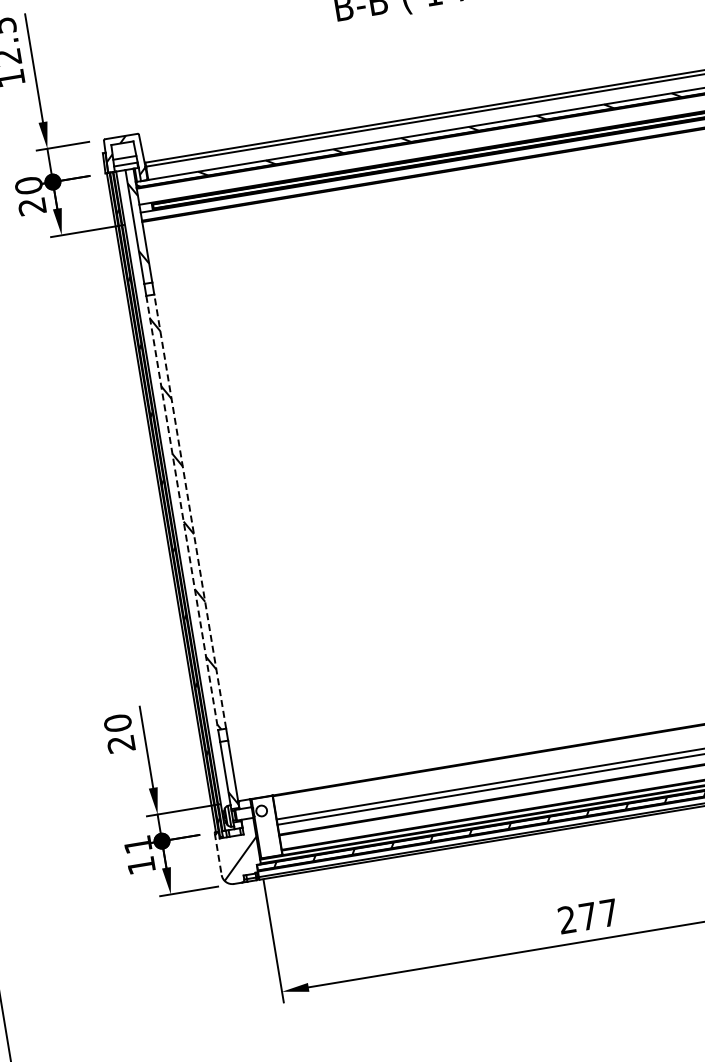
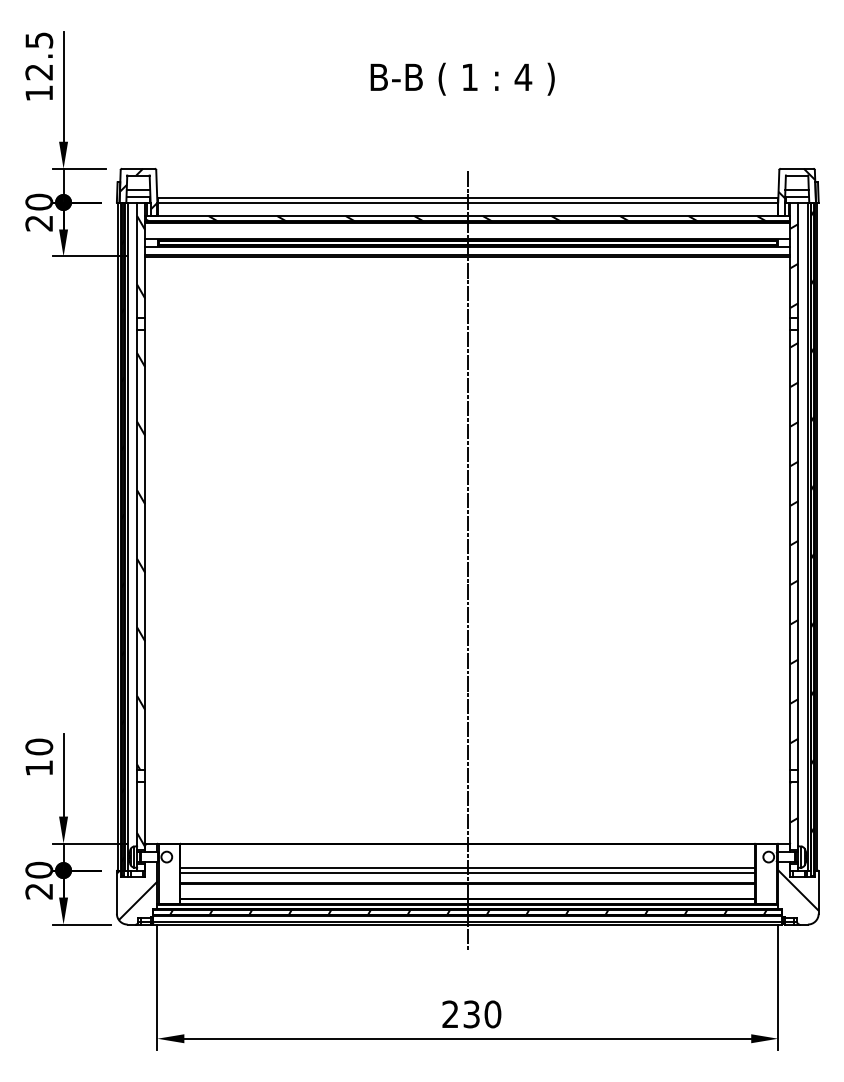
line: (510, 470) -> (467, 561), added
line: (190, 512) -> (145, 550), dashed -> solid
line: (182, 513) -> (137, 550), dashed -> solid
text: (120, 744) -> (38, 768), 20 -> 10
text: (139, 854) -> (39, 880), 11 -> 20
line: (217, 855) -> (116, 893), dashed -> solid
text: (598, 914) -> (482, 1014), 277 -> 230

